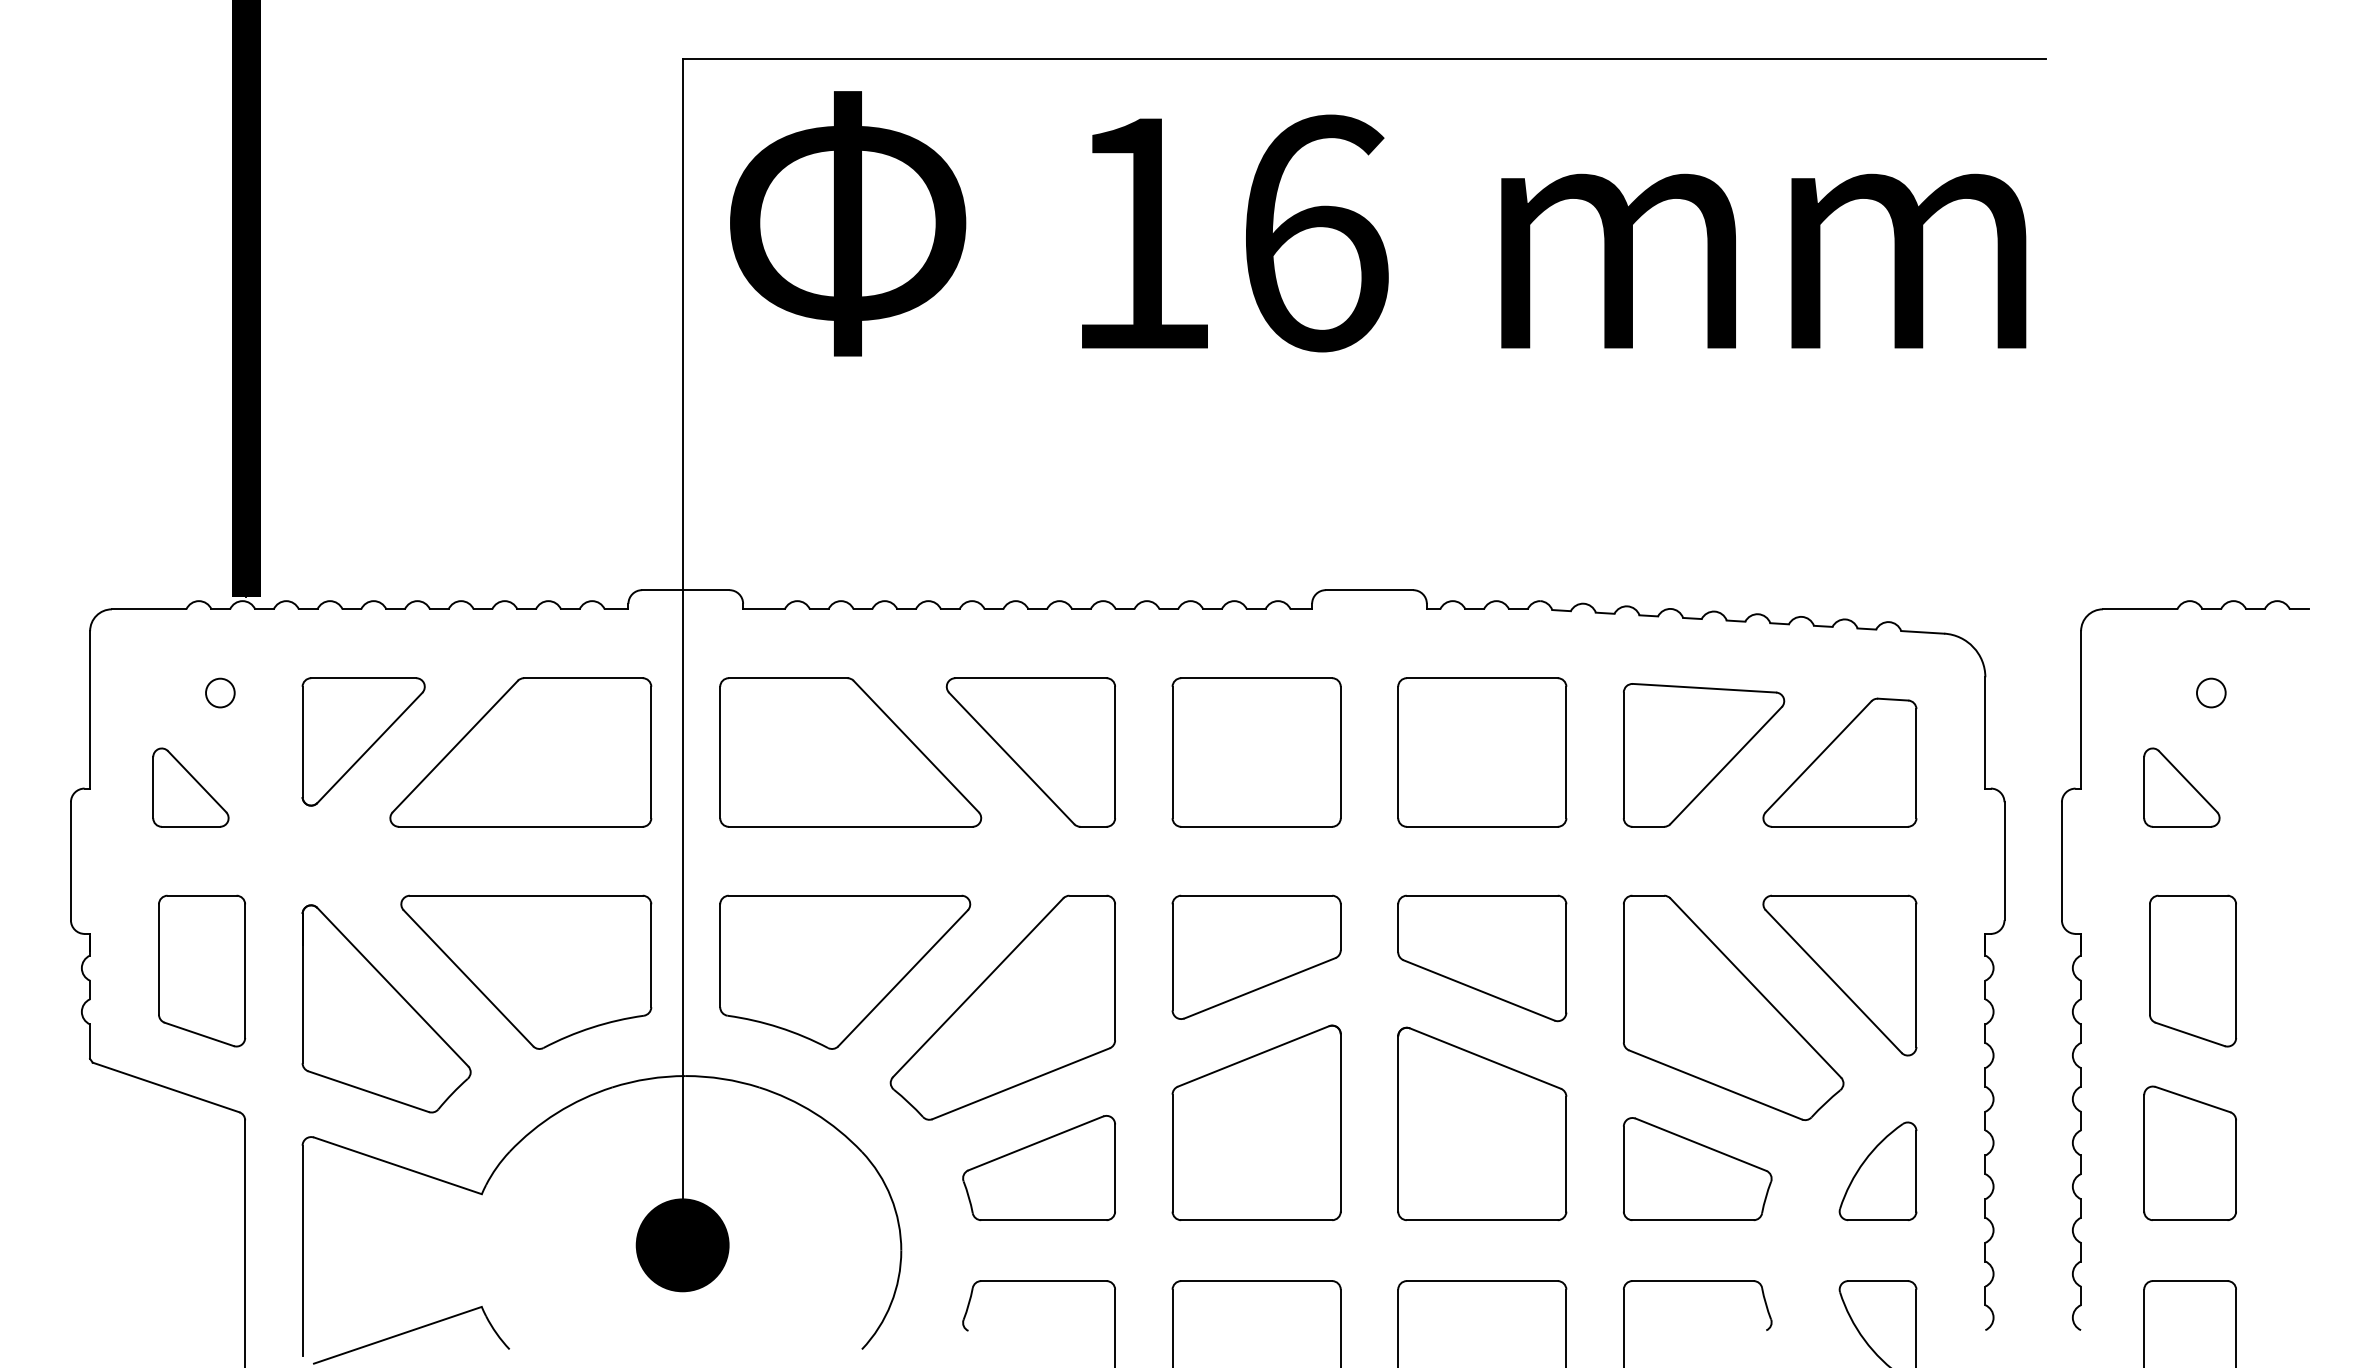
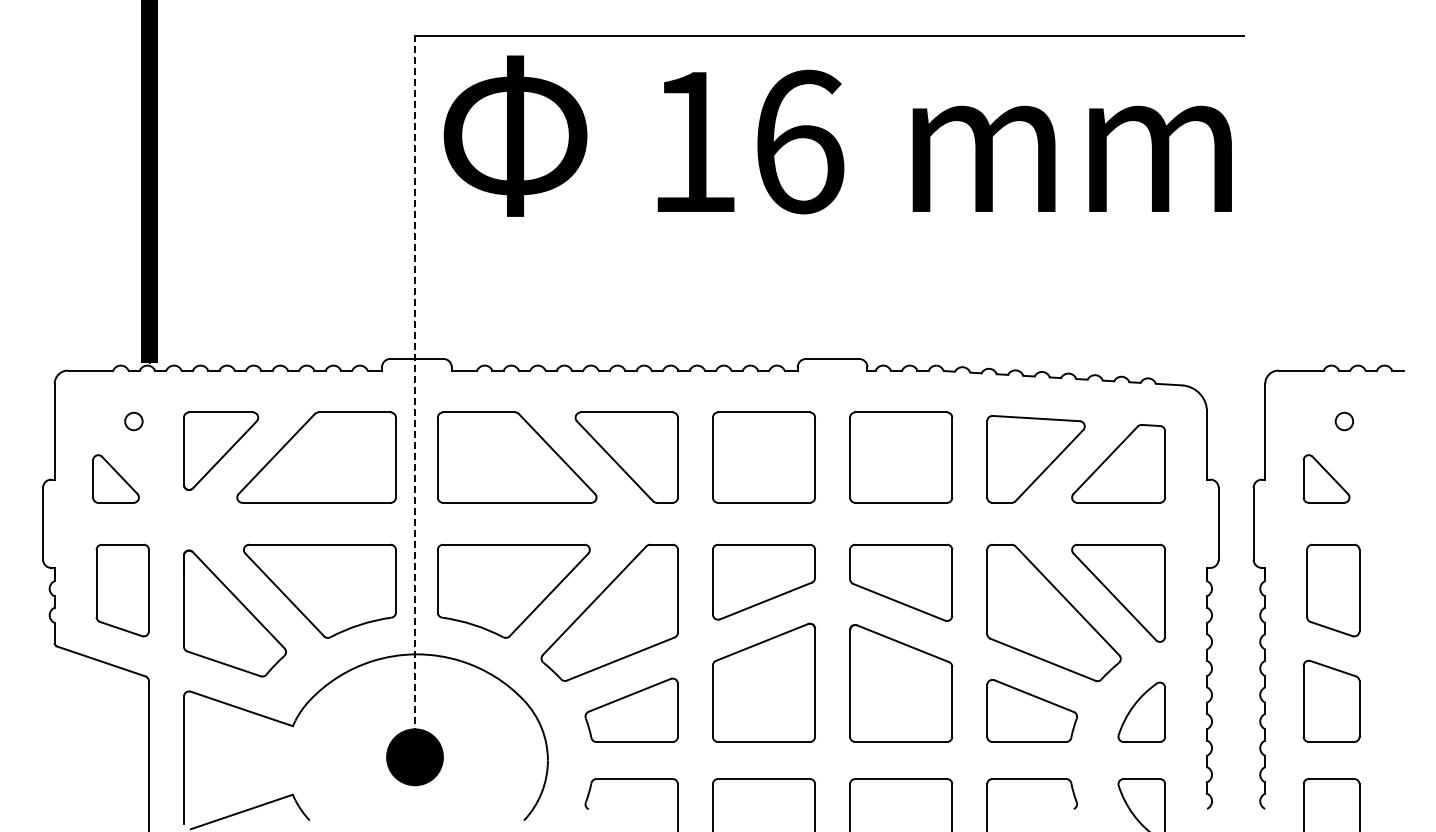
line: (683, 651) -> (415, 396), solid -> dashed

